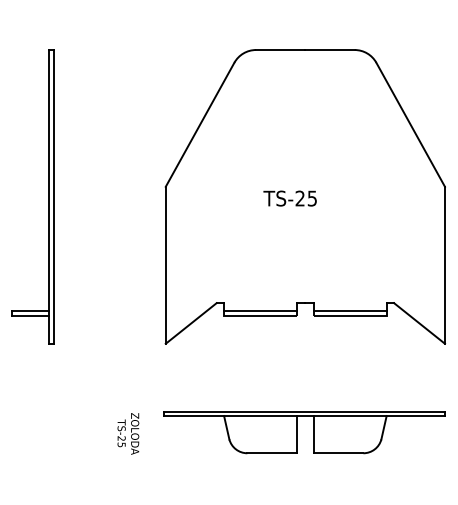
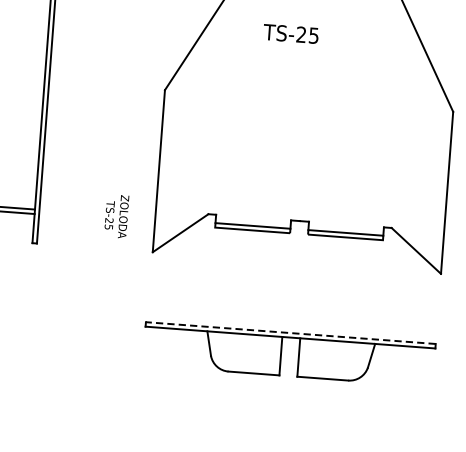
text: (289, 198) -> (290, 33), moved
line: (304, 411) -> (290, 332), solid -> dashed
text: (128, 433) -> (116, 215), moved

